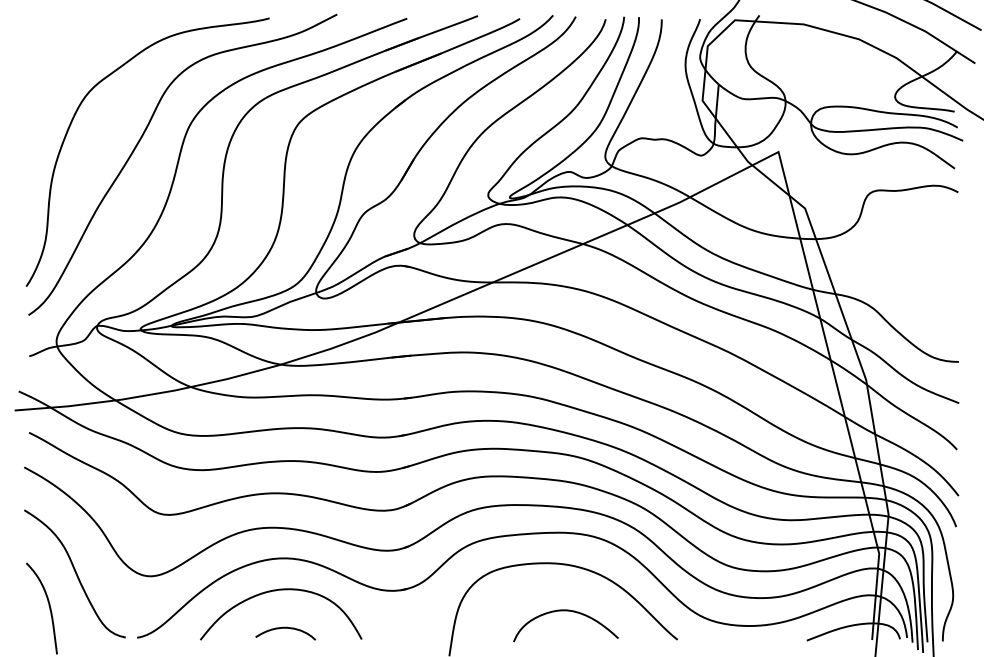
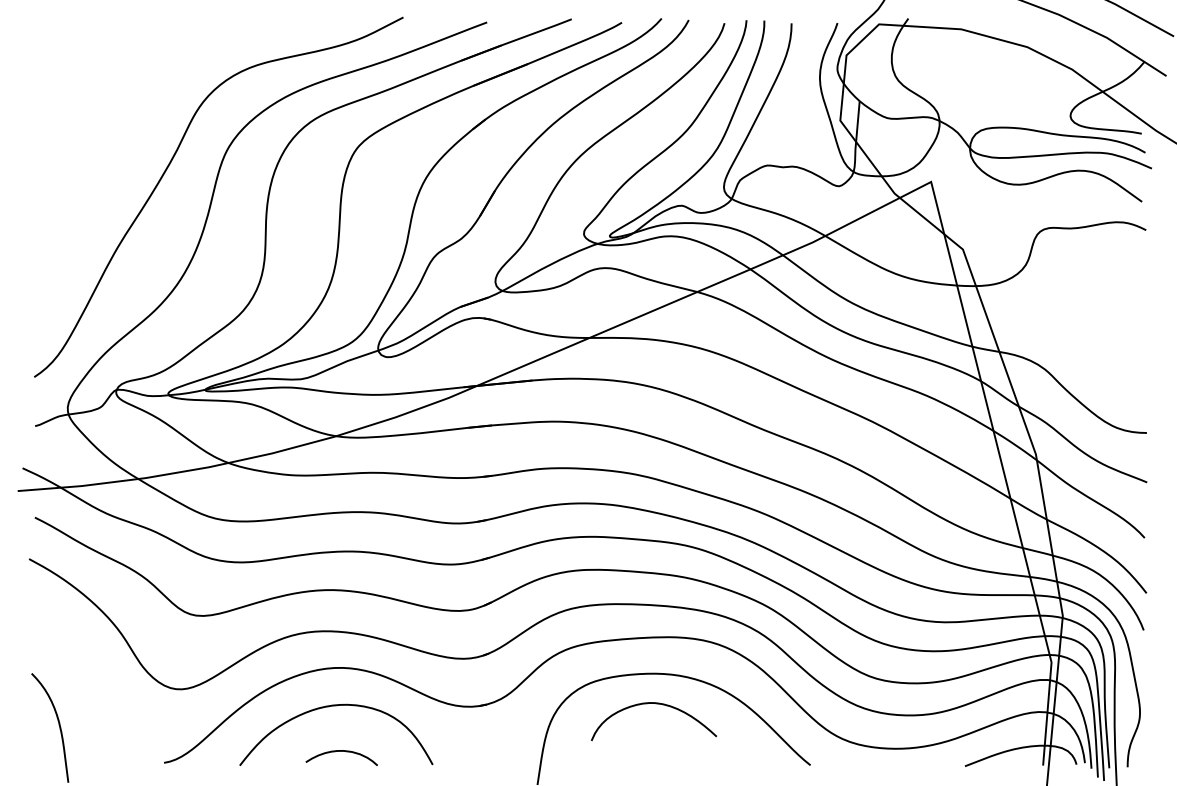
curve: (75, 115) -> (90, 138), removed
curve: (75, 573) -> (90, 686), removed
curve: (568, 611) -> (656, 704), moved

